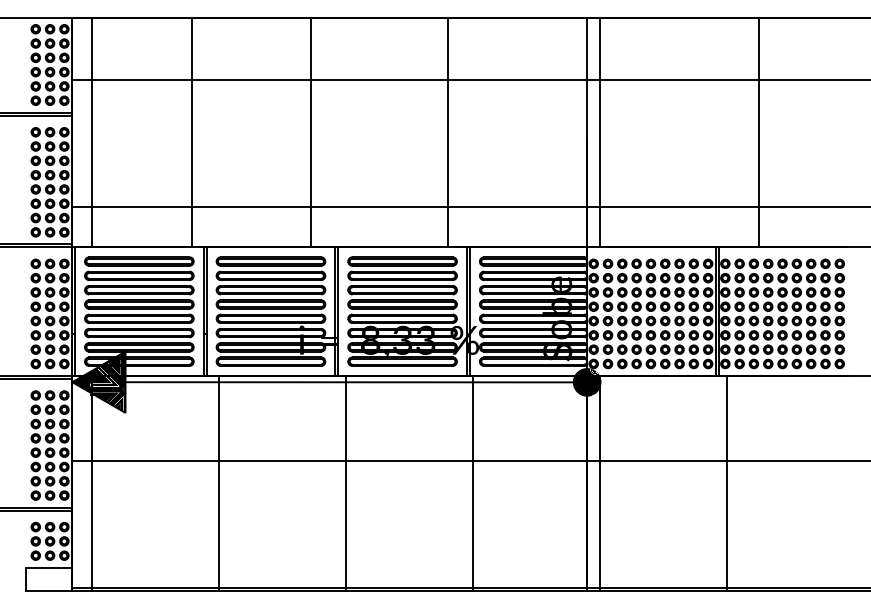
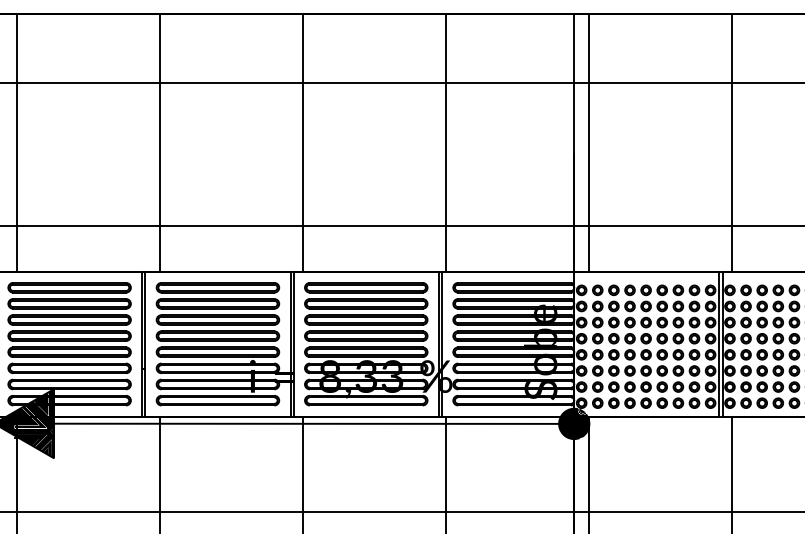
line: (192, 132) -> (159, 142), moved
line: (311, 132) -> (303, 142), moved
line: (448, 132) -> (446, 142), moved
line: (759, 132) -> (732, 142), moved

